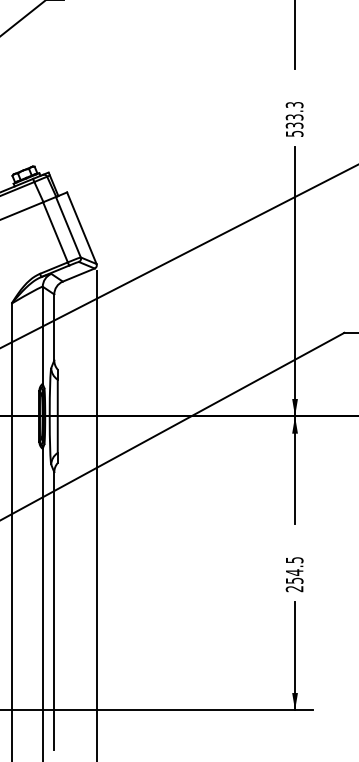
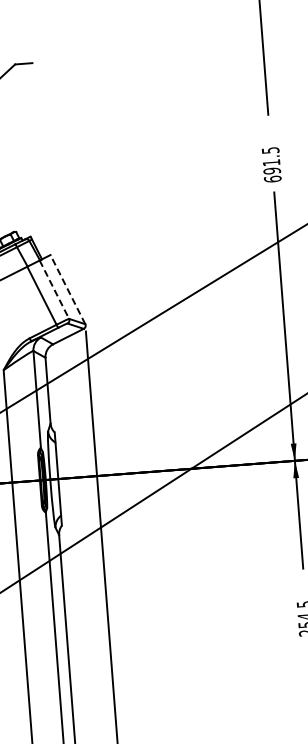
text: (294, 119) -> (271, 164), 533.3 -> 691.5
line: (68, 227) -> (54, 289), solid -> dashed
line: (81, 228) -> (67, 289), solid -> dashed

